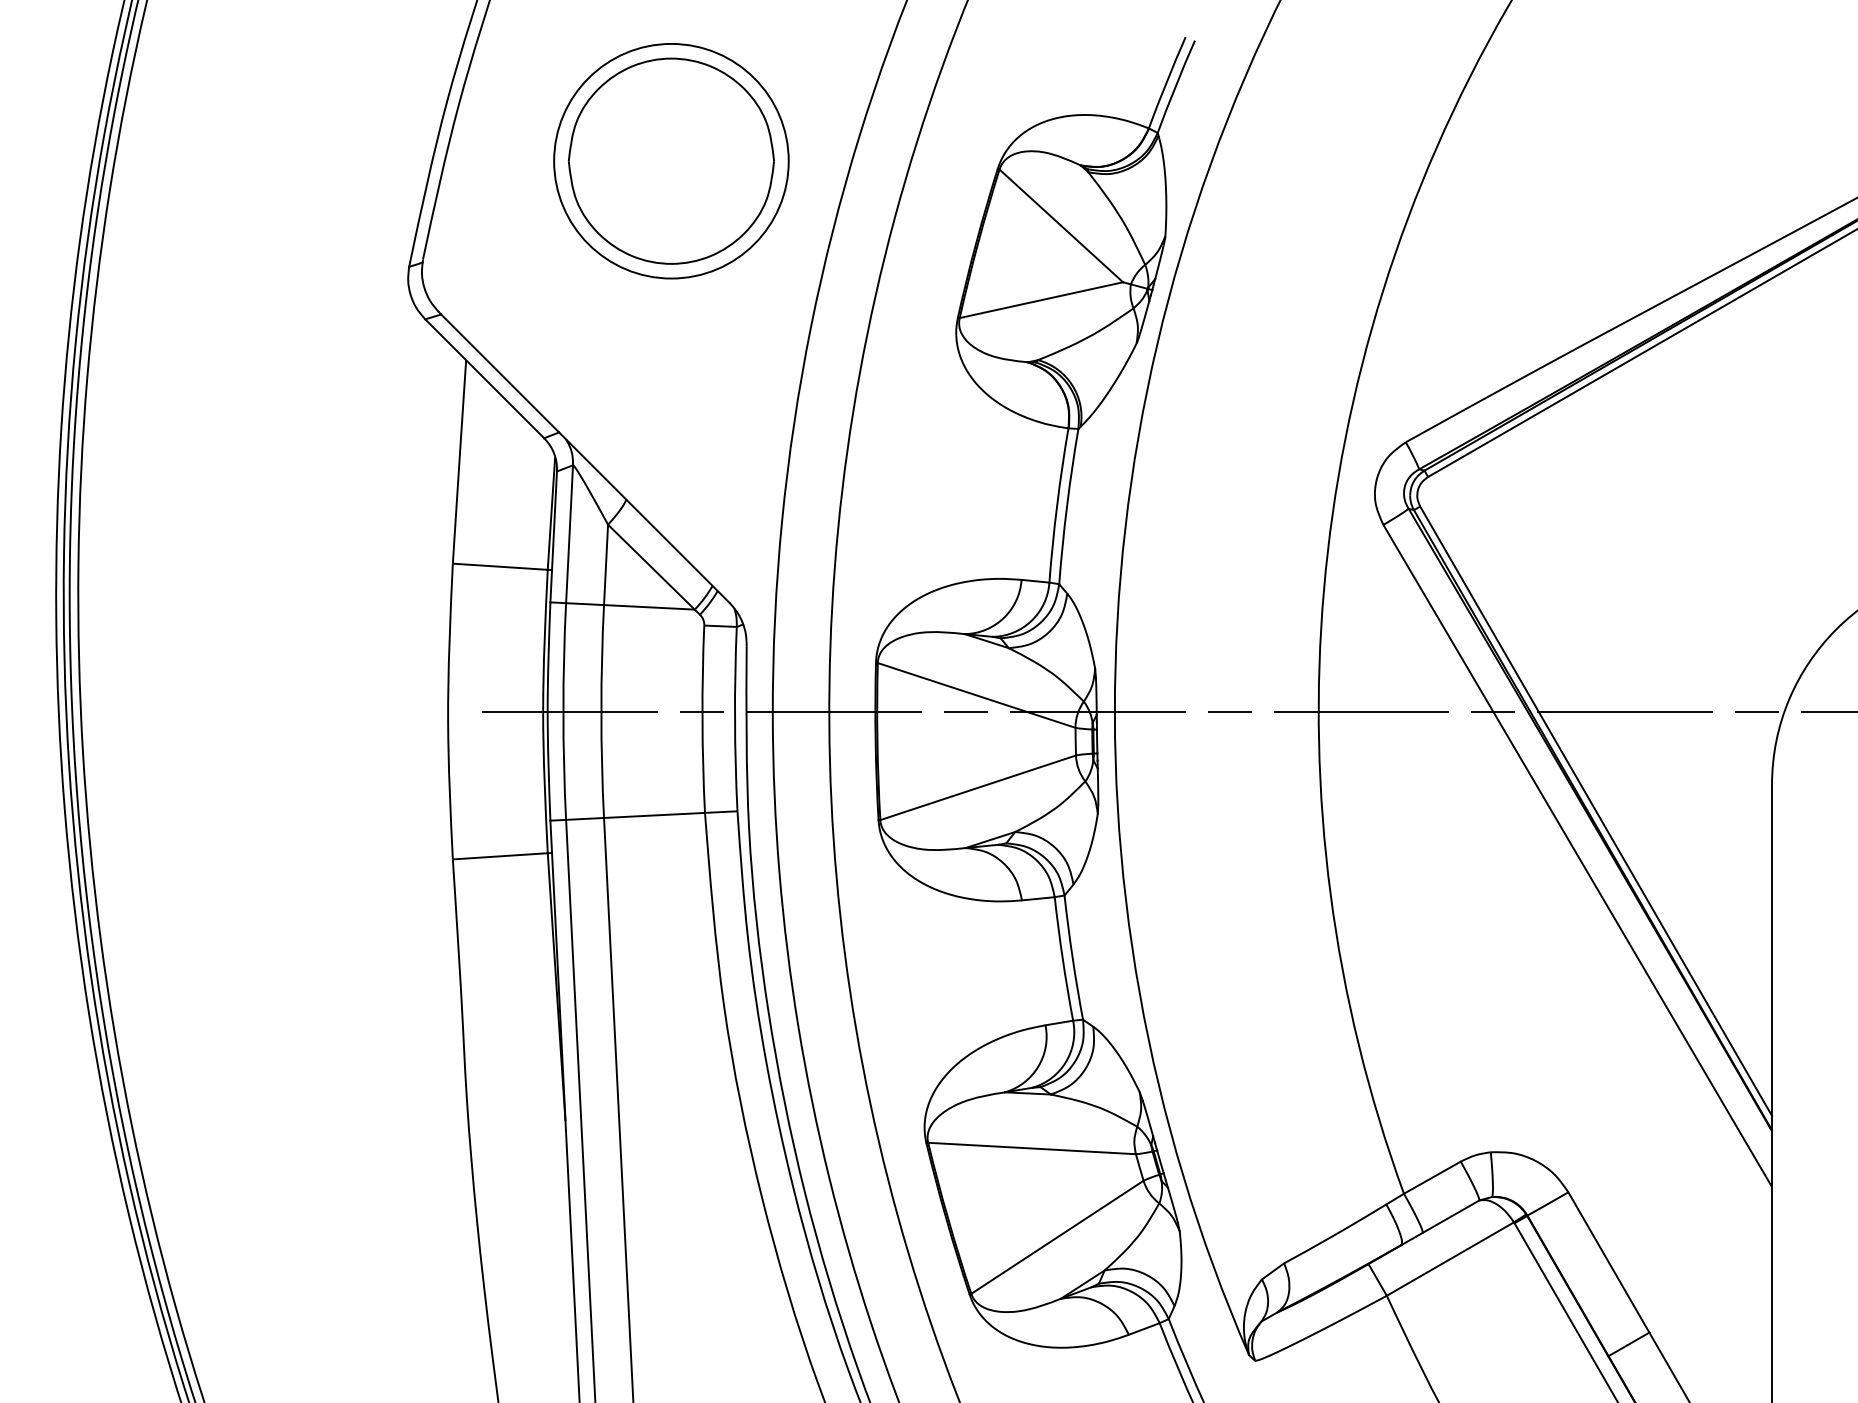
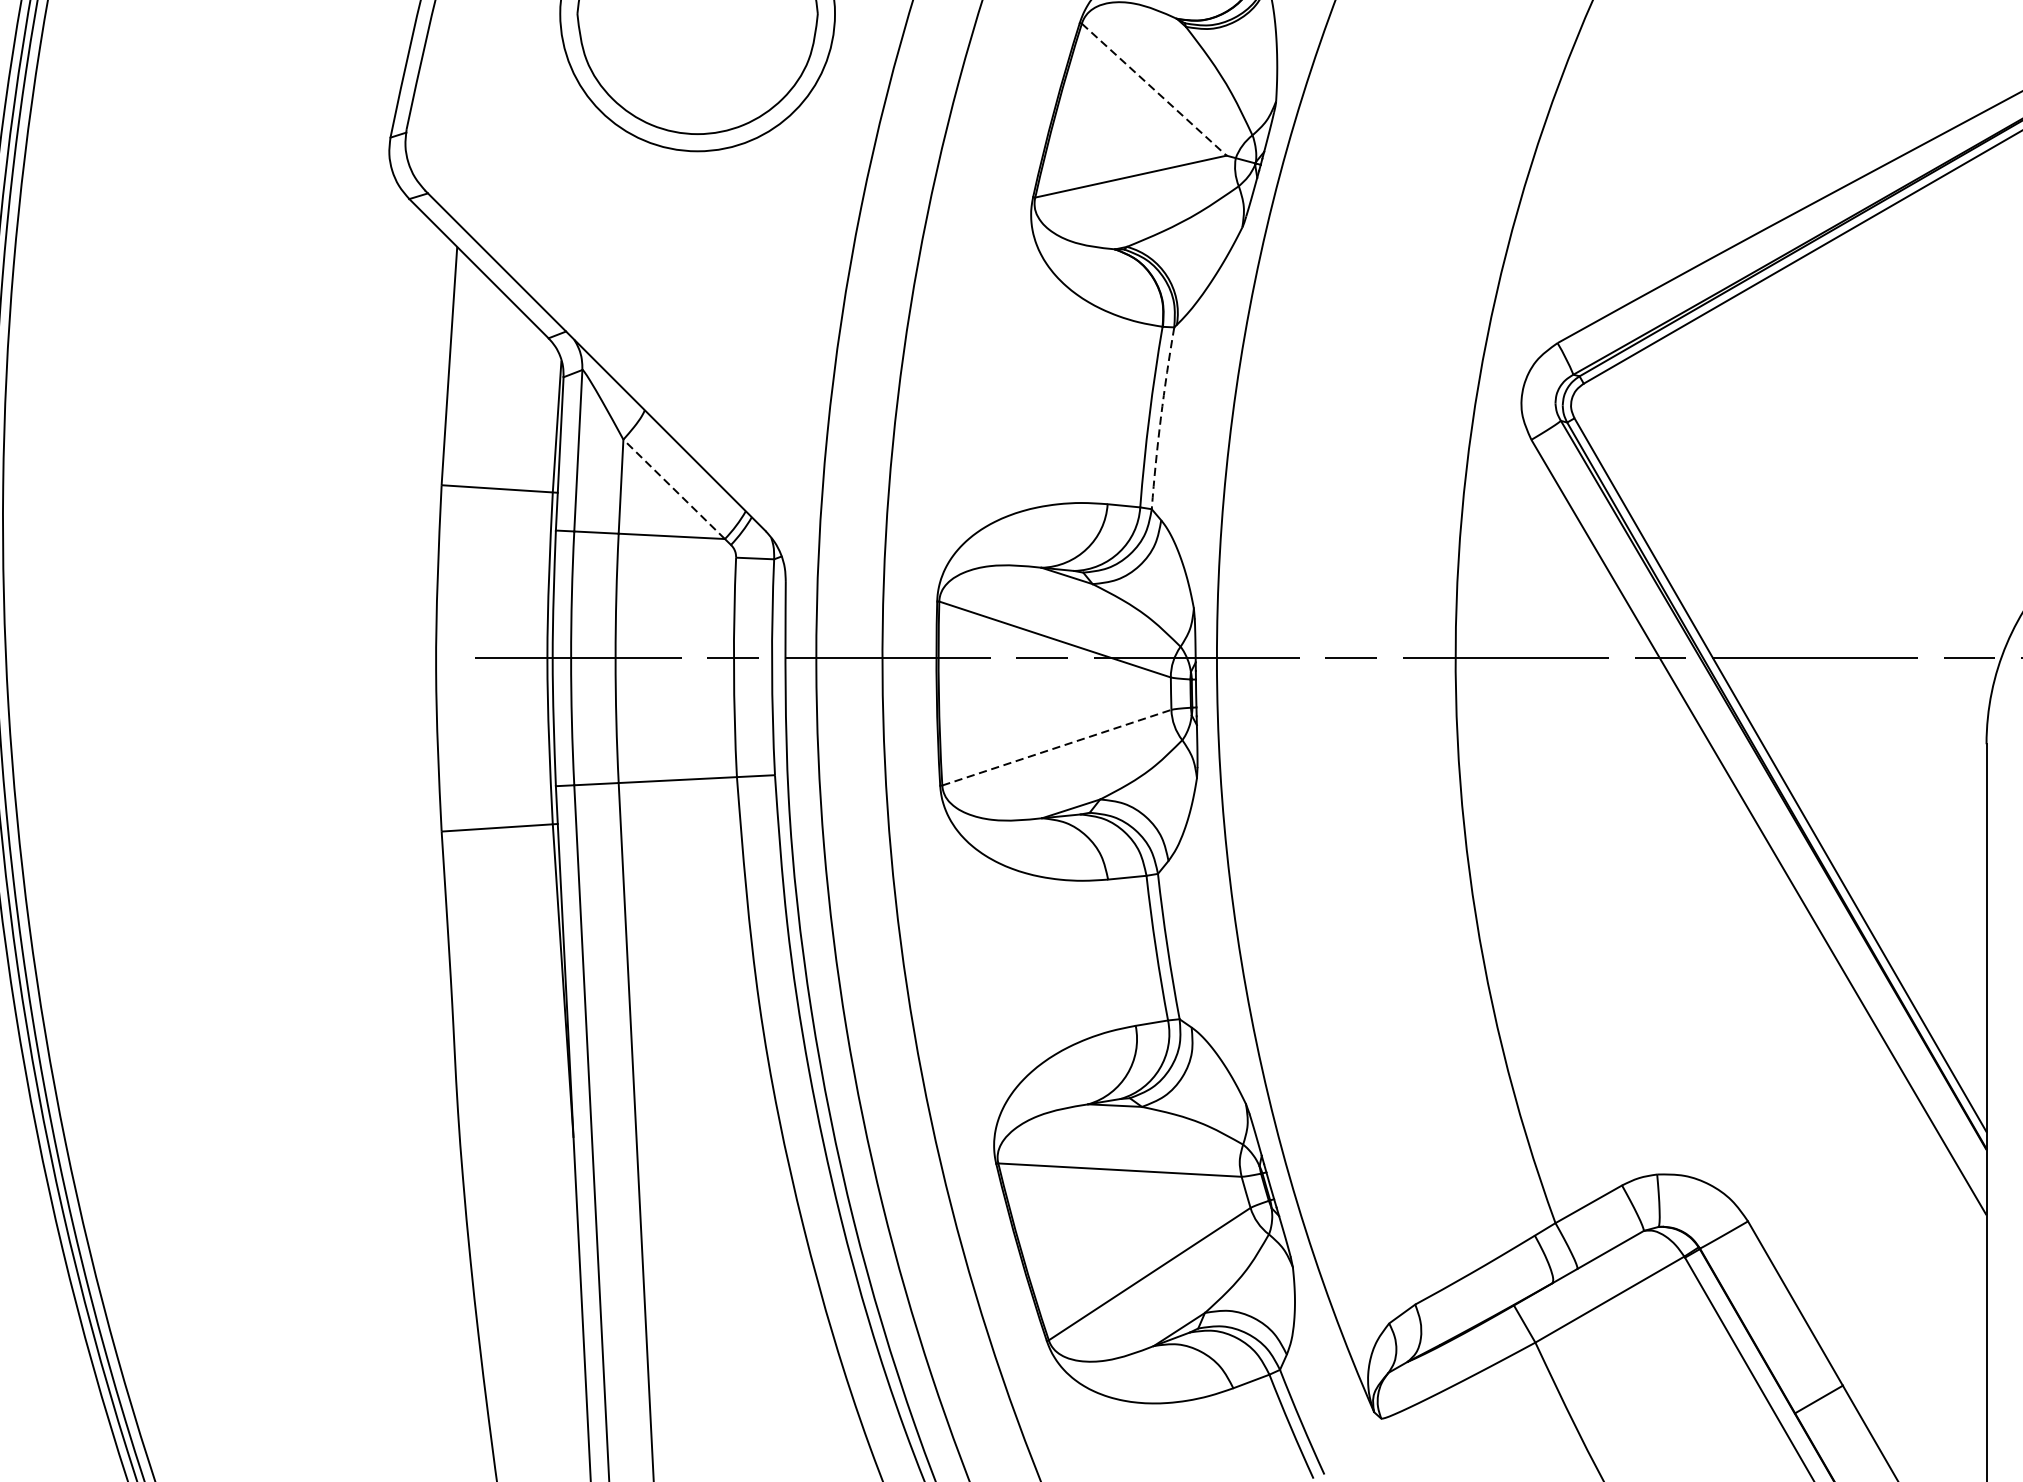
line: (1061, 225) -> (1154, 89), solid -> dashed
arc: (1067, 506) -> (1161, 418), solid -> dashed
line: (651, 567) -> (674, 489), solid -> dashed
line: (978, 787) -> (1057, 747), solid -> dashed

